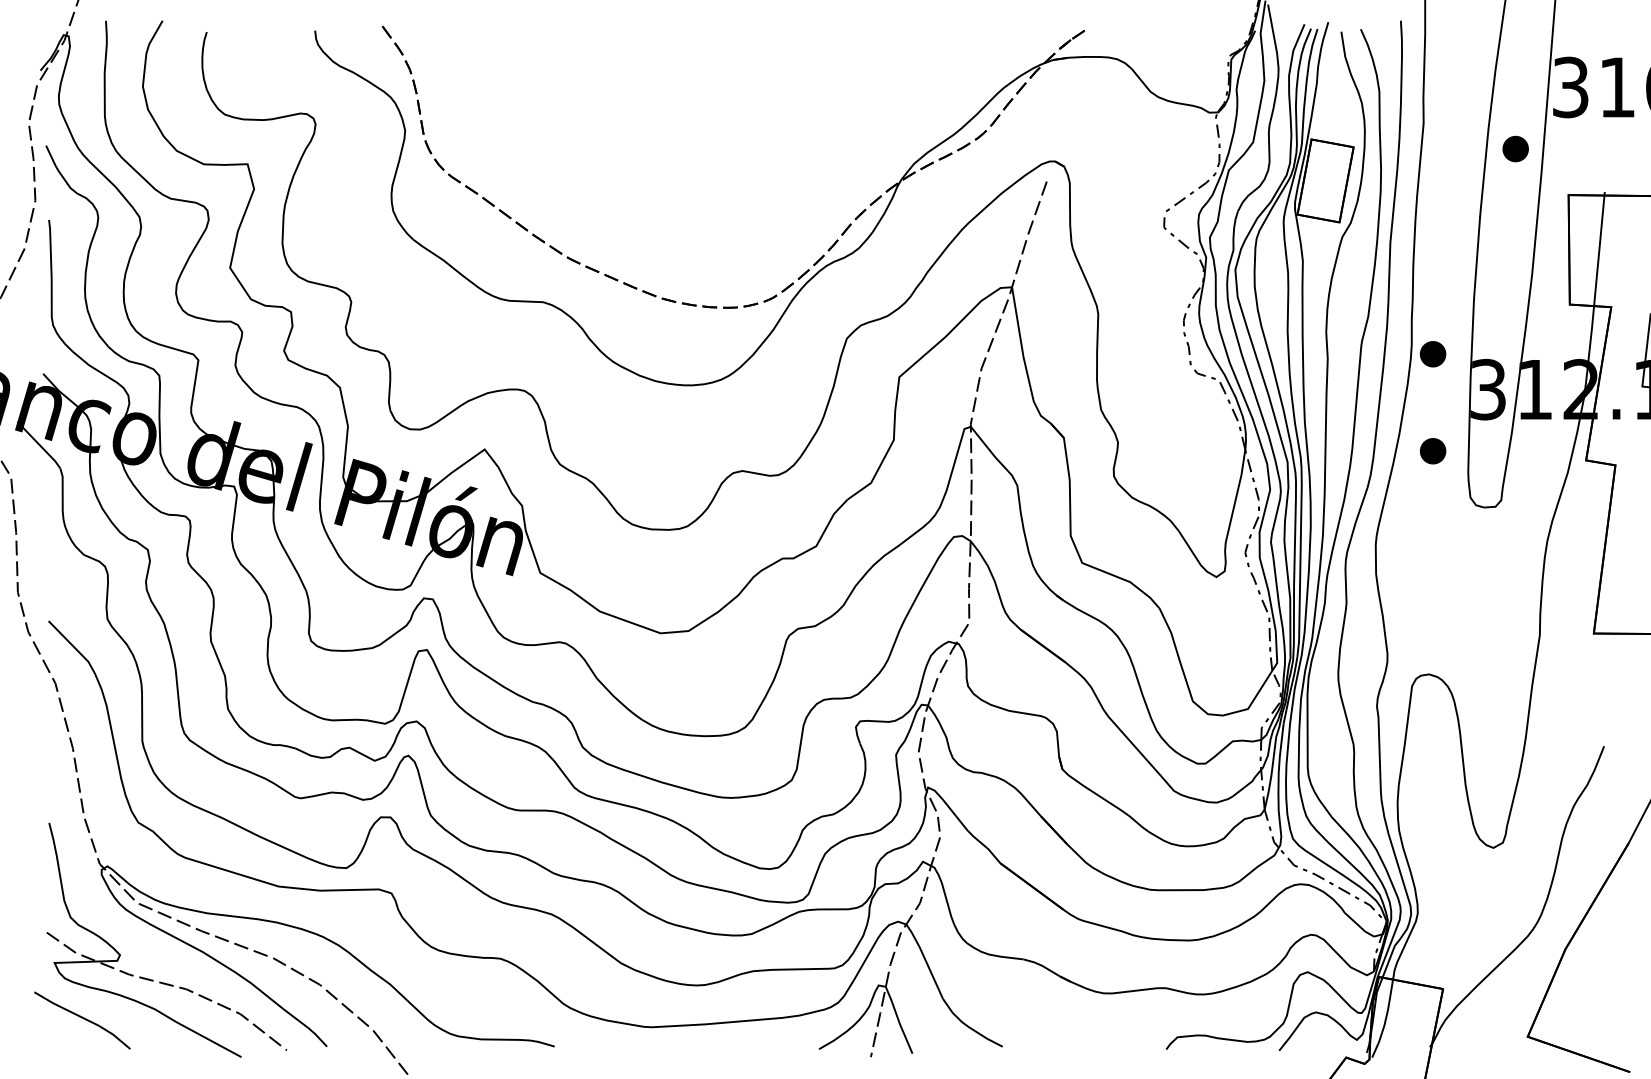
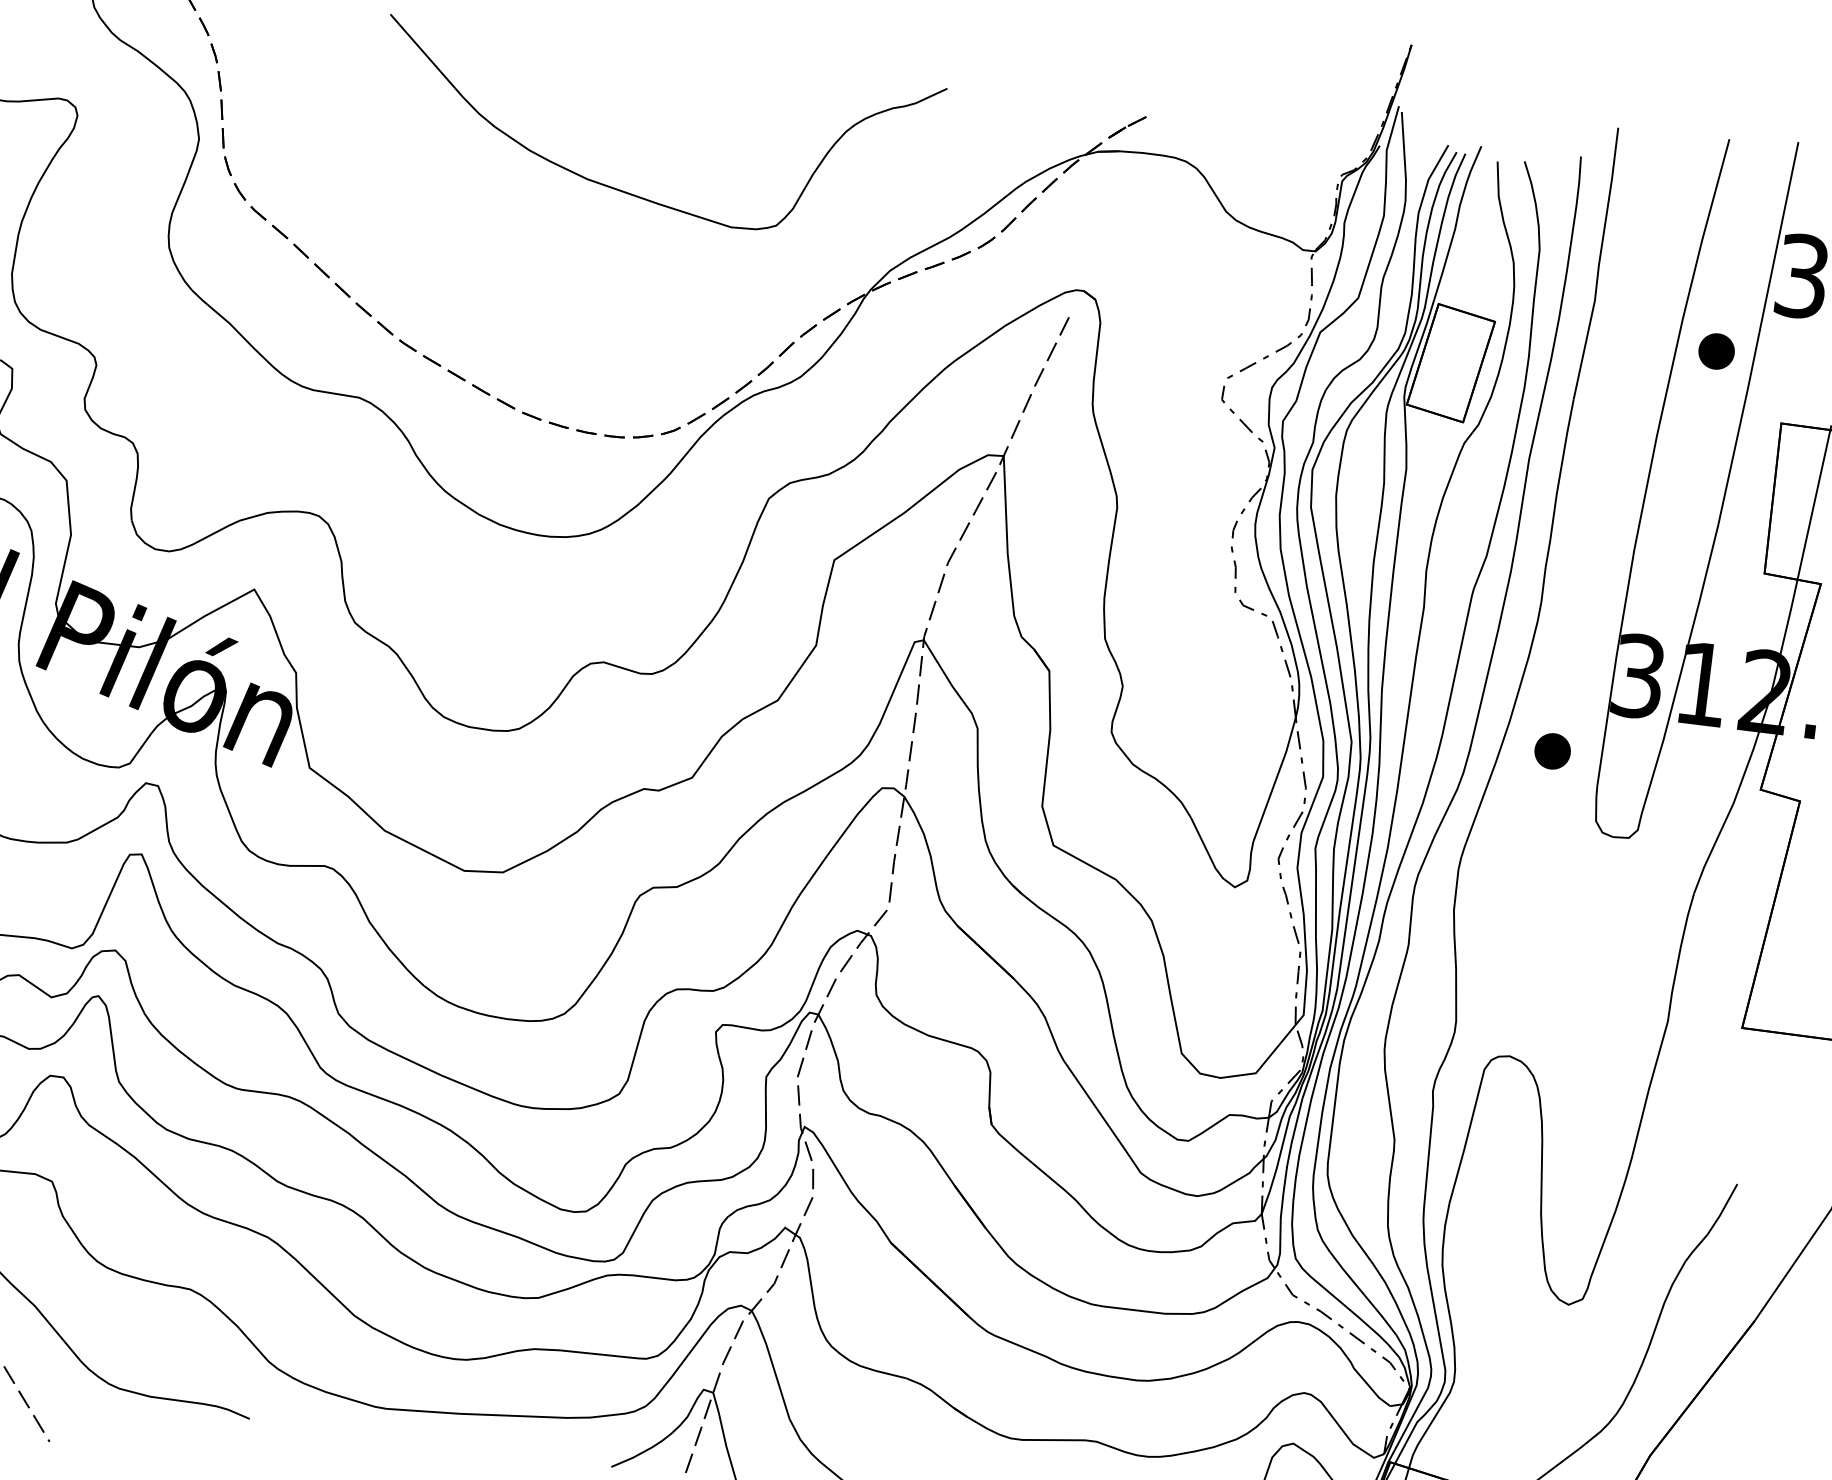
curve: (724, 131) -> (636, 194), added
part: (1433, 354) -> (1569, 618), removed

